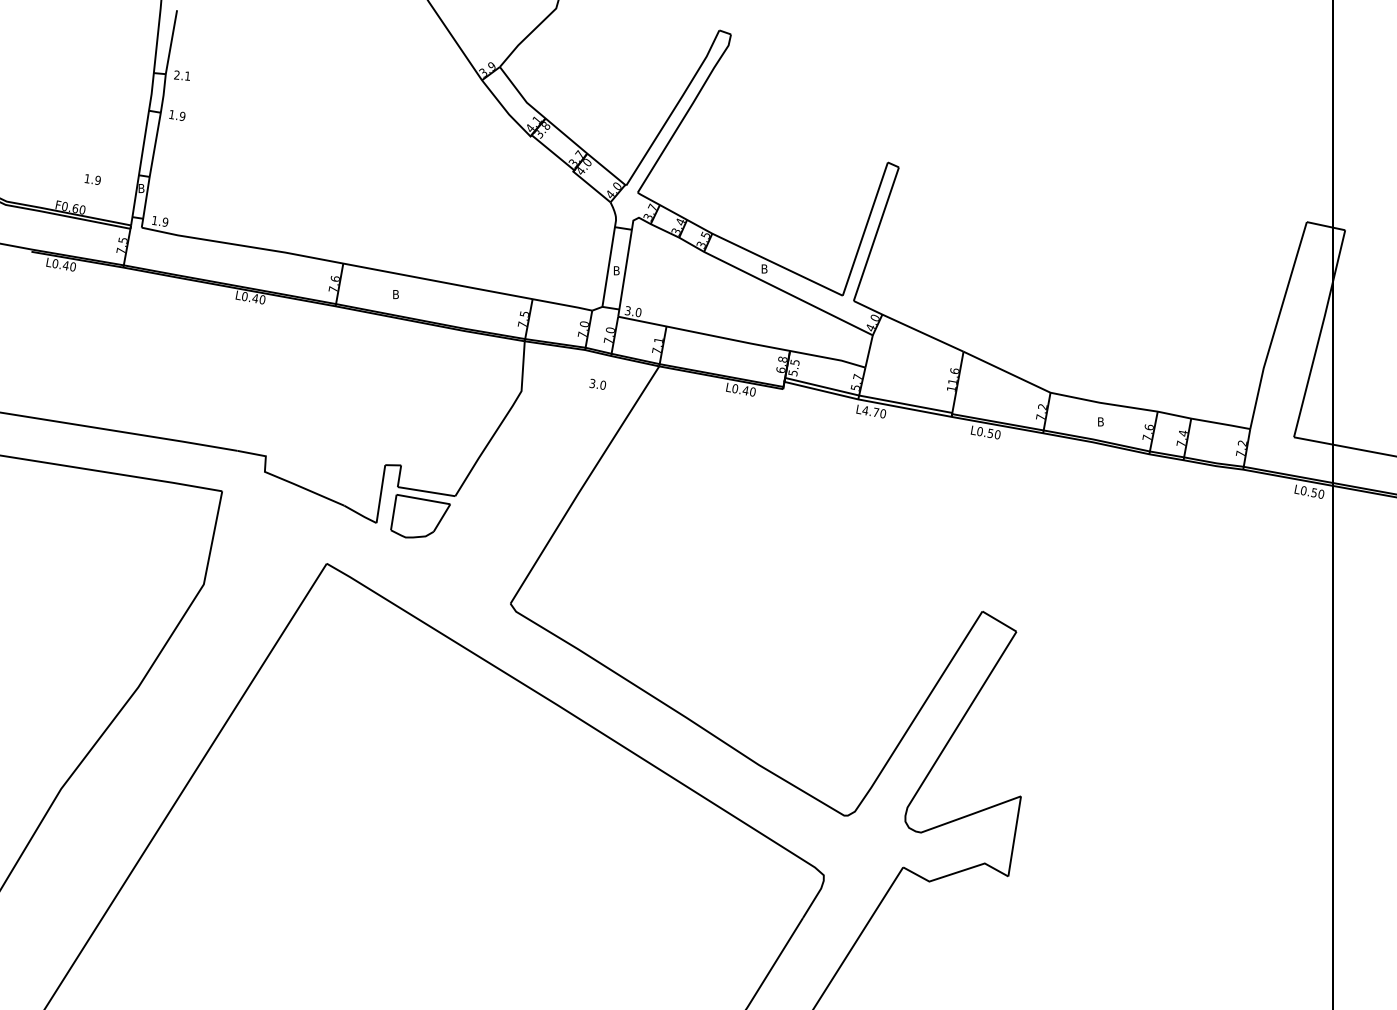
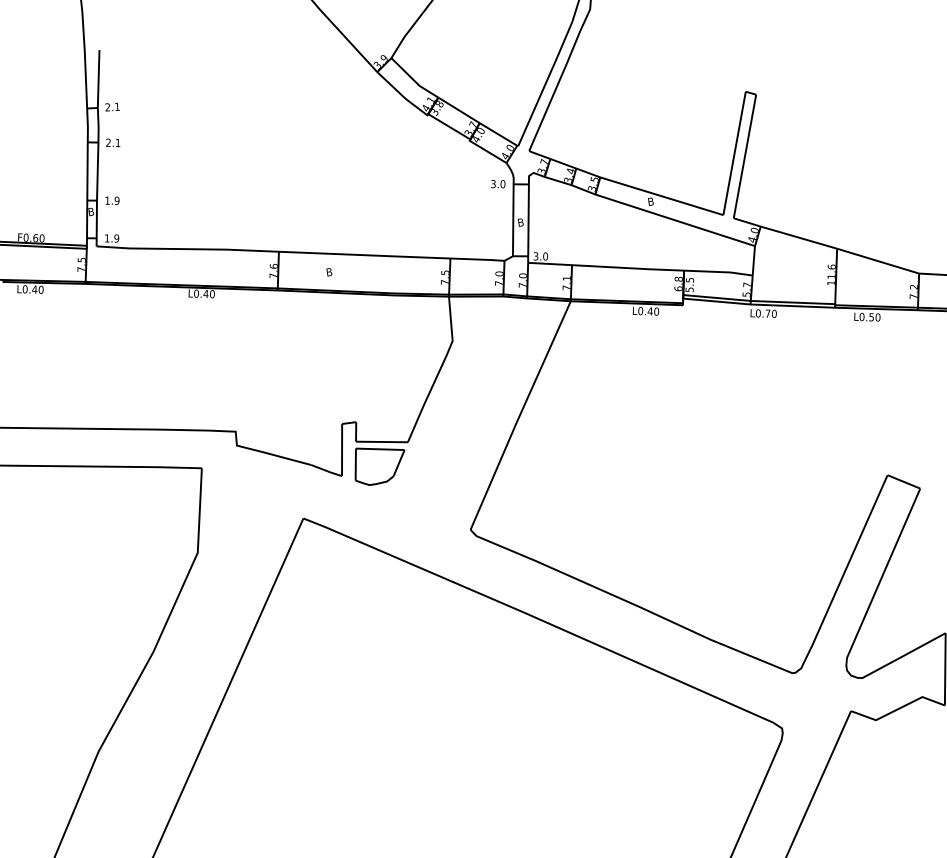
text: (176, 115) -> (112, 142), 1.9 -> 2.1
text: (92, 179) -> (112, 200), moved
text: (597, 383) -> (497, 183), moved
text: (865, 410) -> (758, 313), L4.70 -> L0.70

